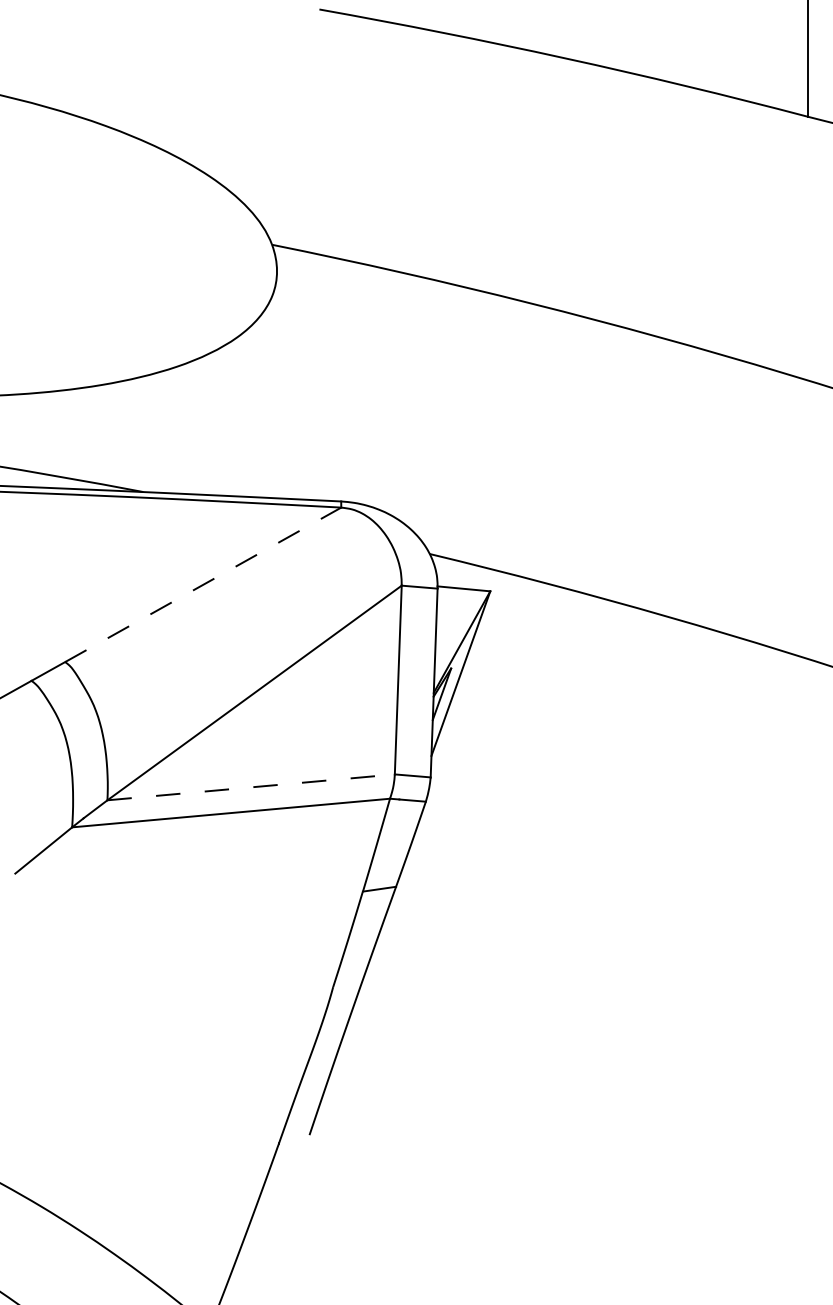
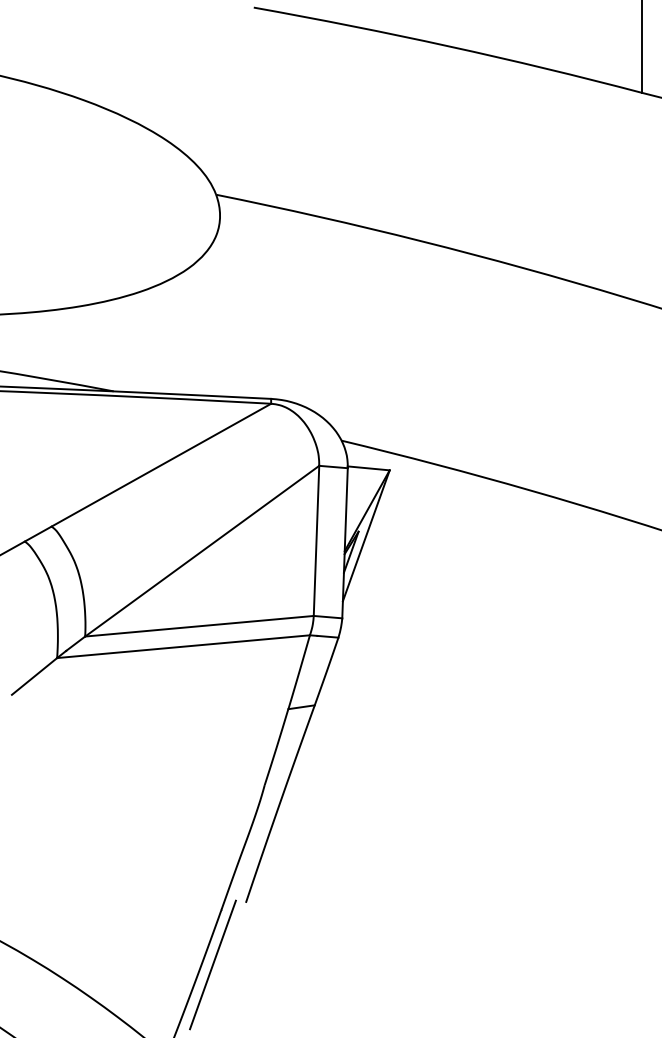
line: (203, 584) -> (161, 464), dashed -> solid
line: (251, 787) -> (199, 626), dashed -> solid
line: (267, 1213) -> (212, 965), added

